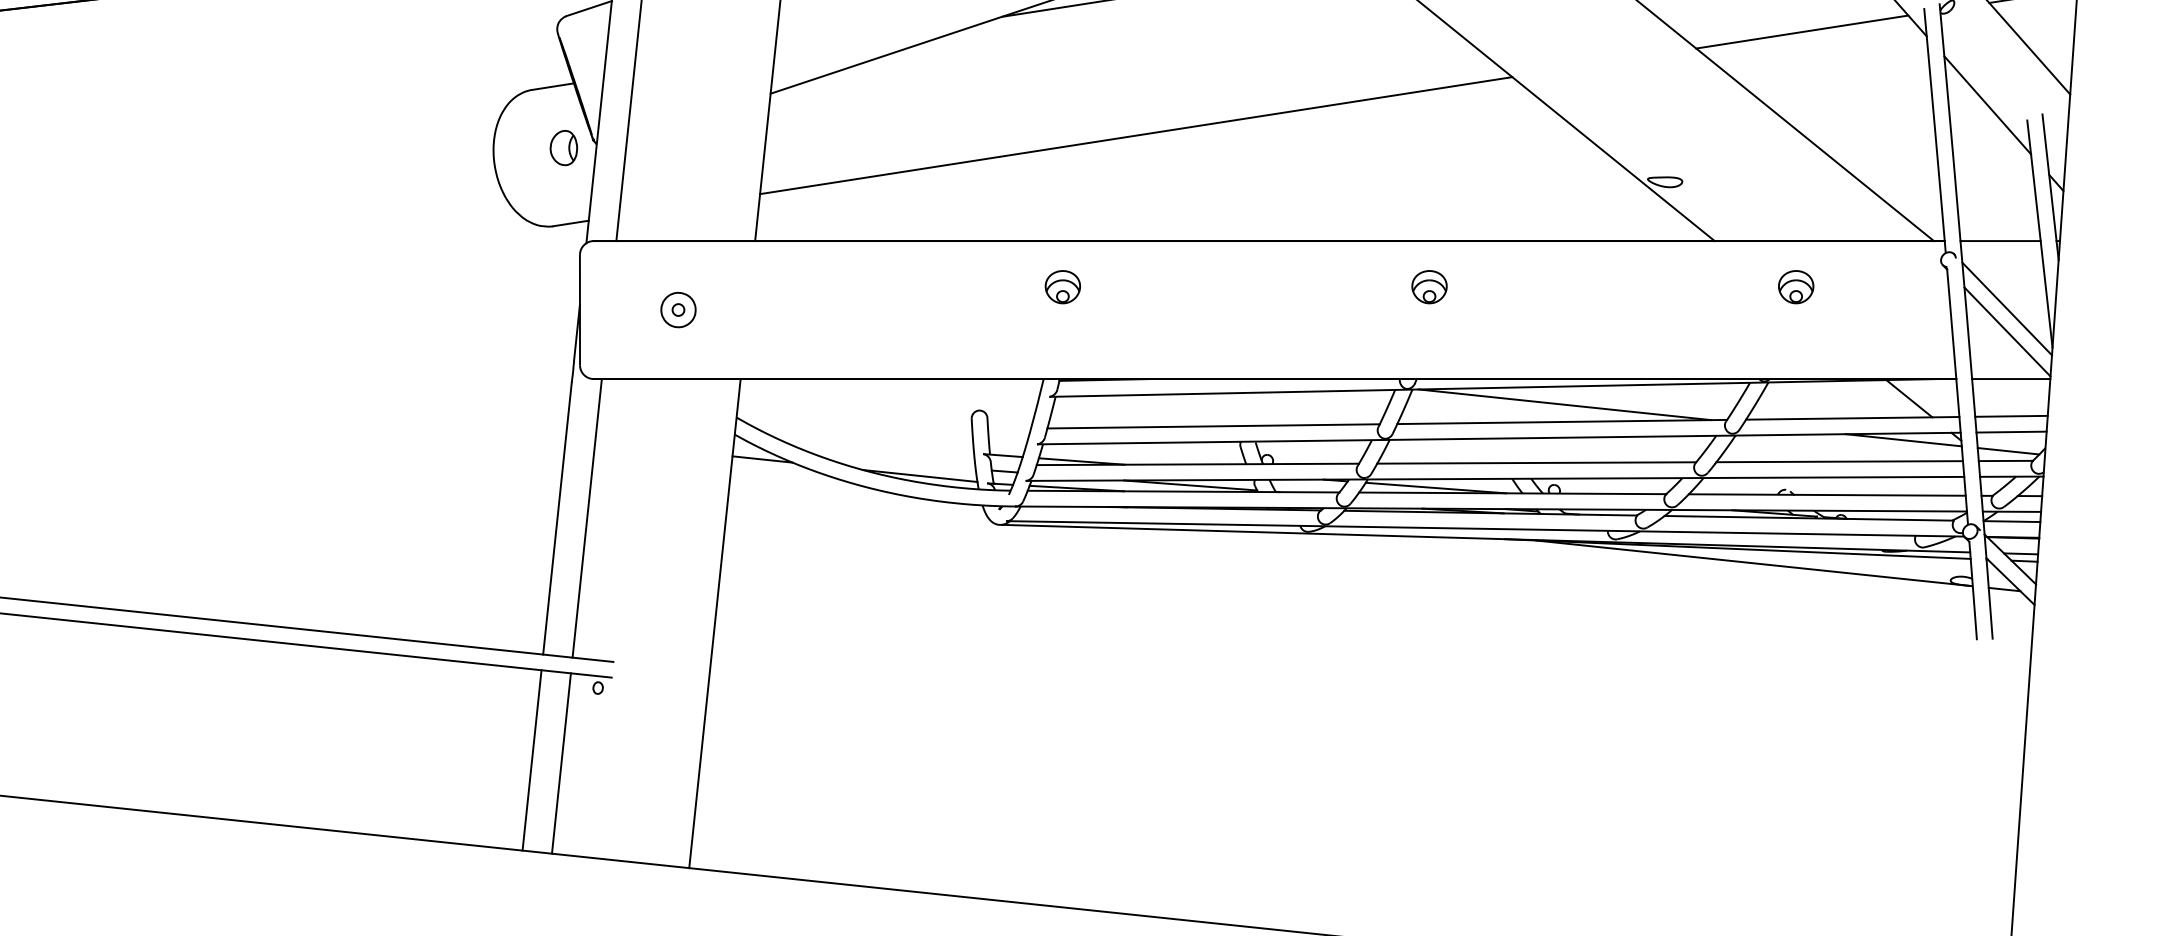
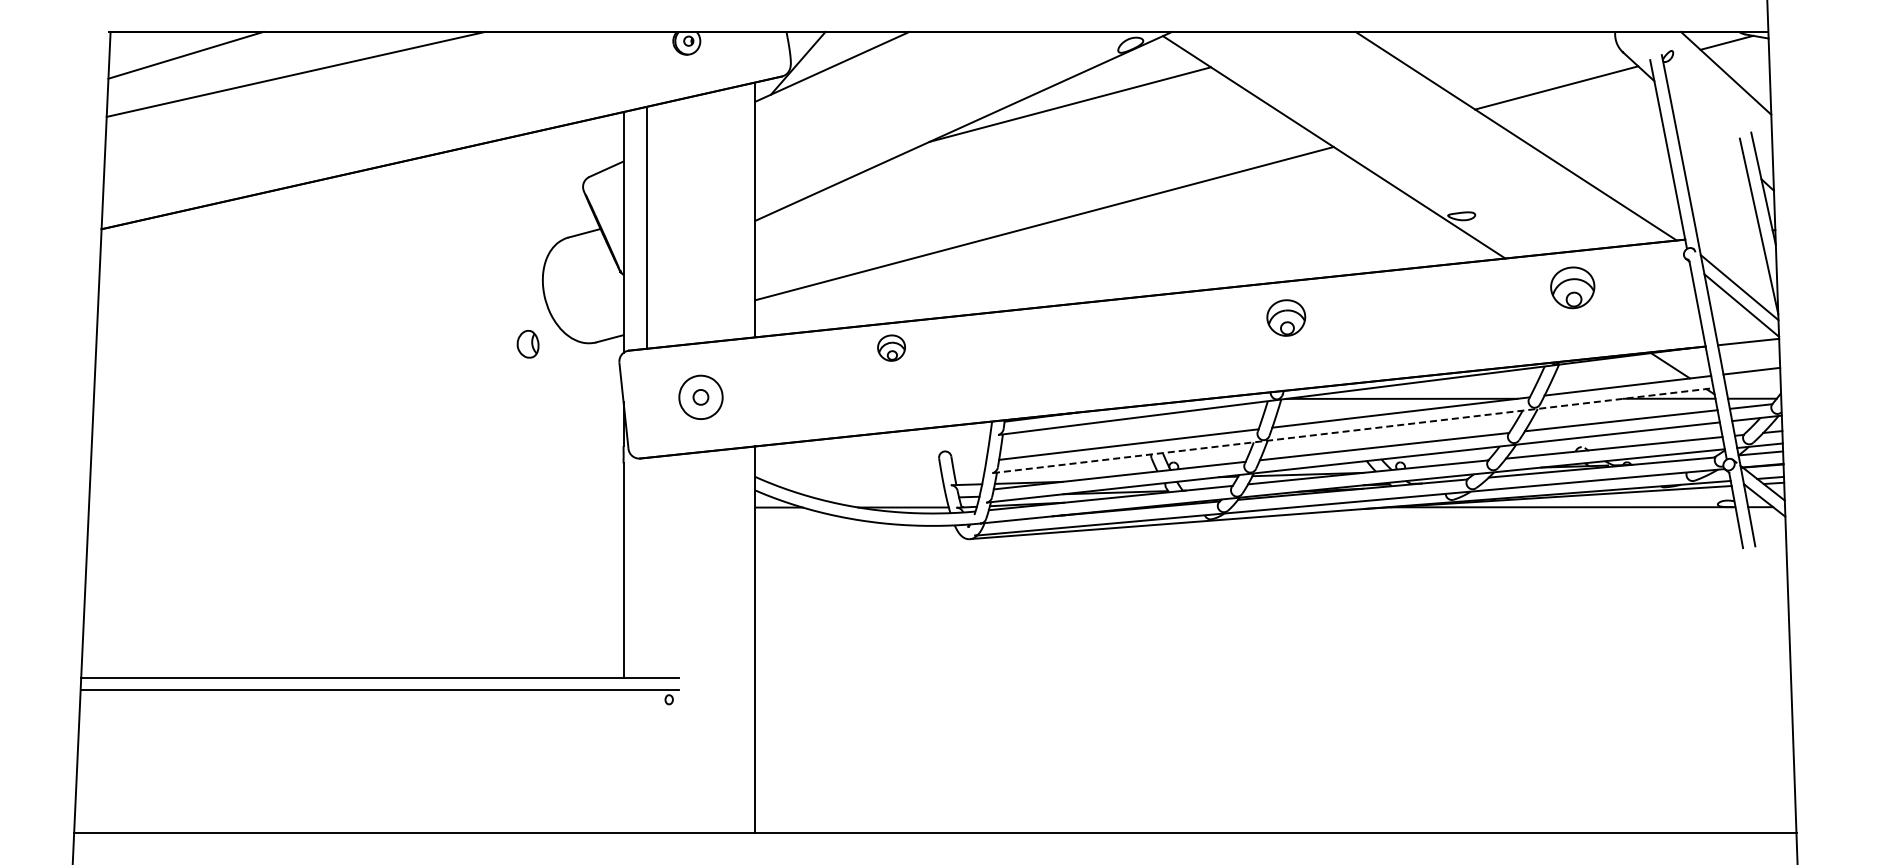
line: (1987, 104) -> (1707, 129), removed
part: (563, 148) -> (527, 344), moved
line: (2000, 240) -> (1728, 234), removed
part: (1062, 286) -> (891, 347), moved
part: (1428, 286) -> (1285, 317), size x1.4
part: (1795, 286) -> (1572, 287), size x1.6
part: (677, 309) -> (700, 397), size x1.6
line: (2010, 431) -> (1752, 383), removed
line: (1499, 438) -> (1353, 430), solid -> dashed
line: (586, 517) -> (646, 567), removed
line: (532, 760) -> (623, 761), removed
line: (561, 763) -> (646, 761), removed

